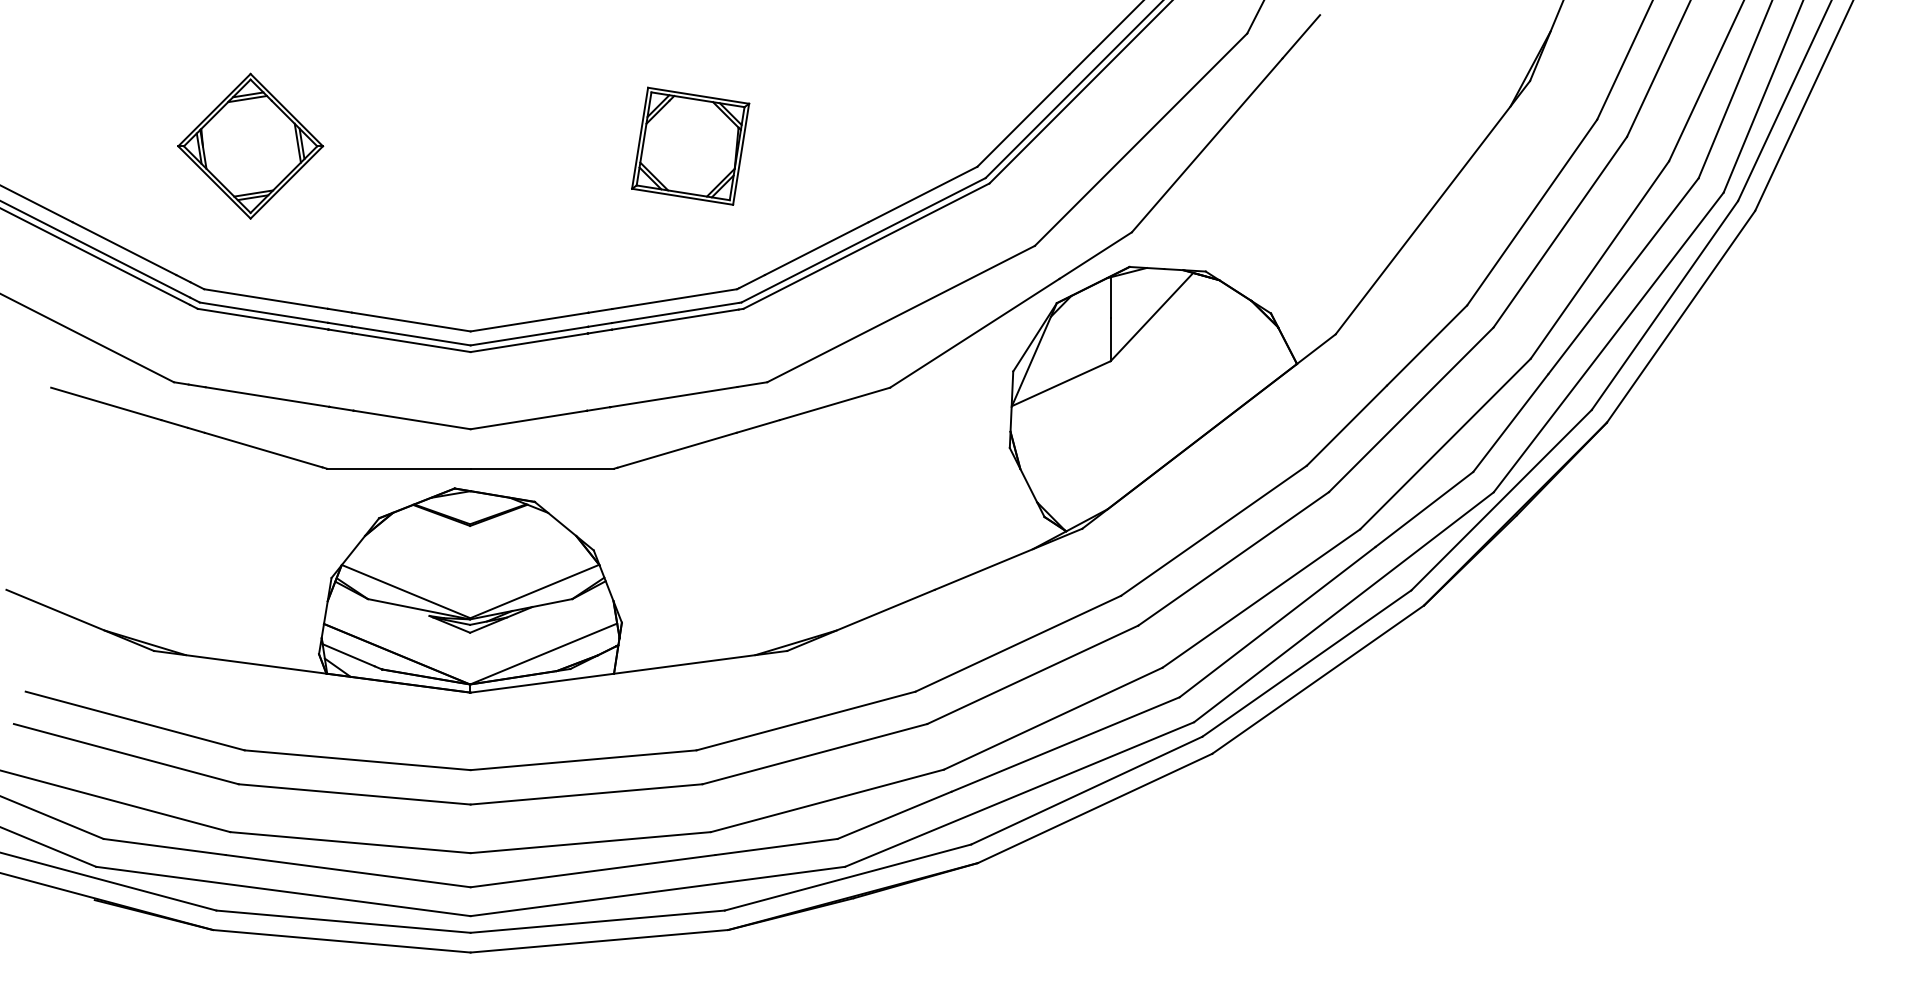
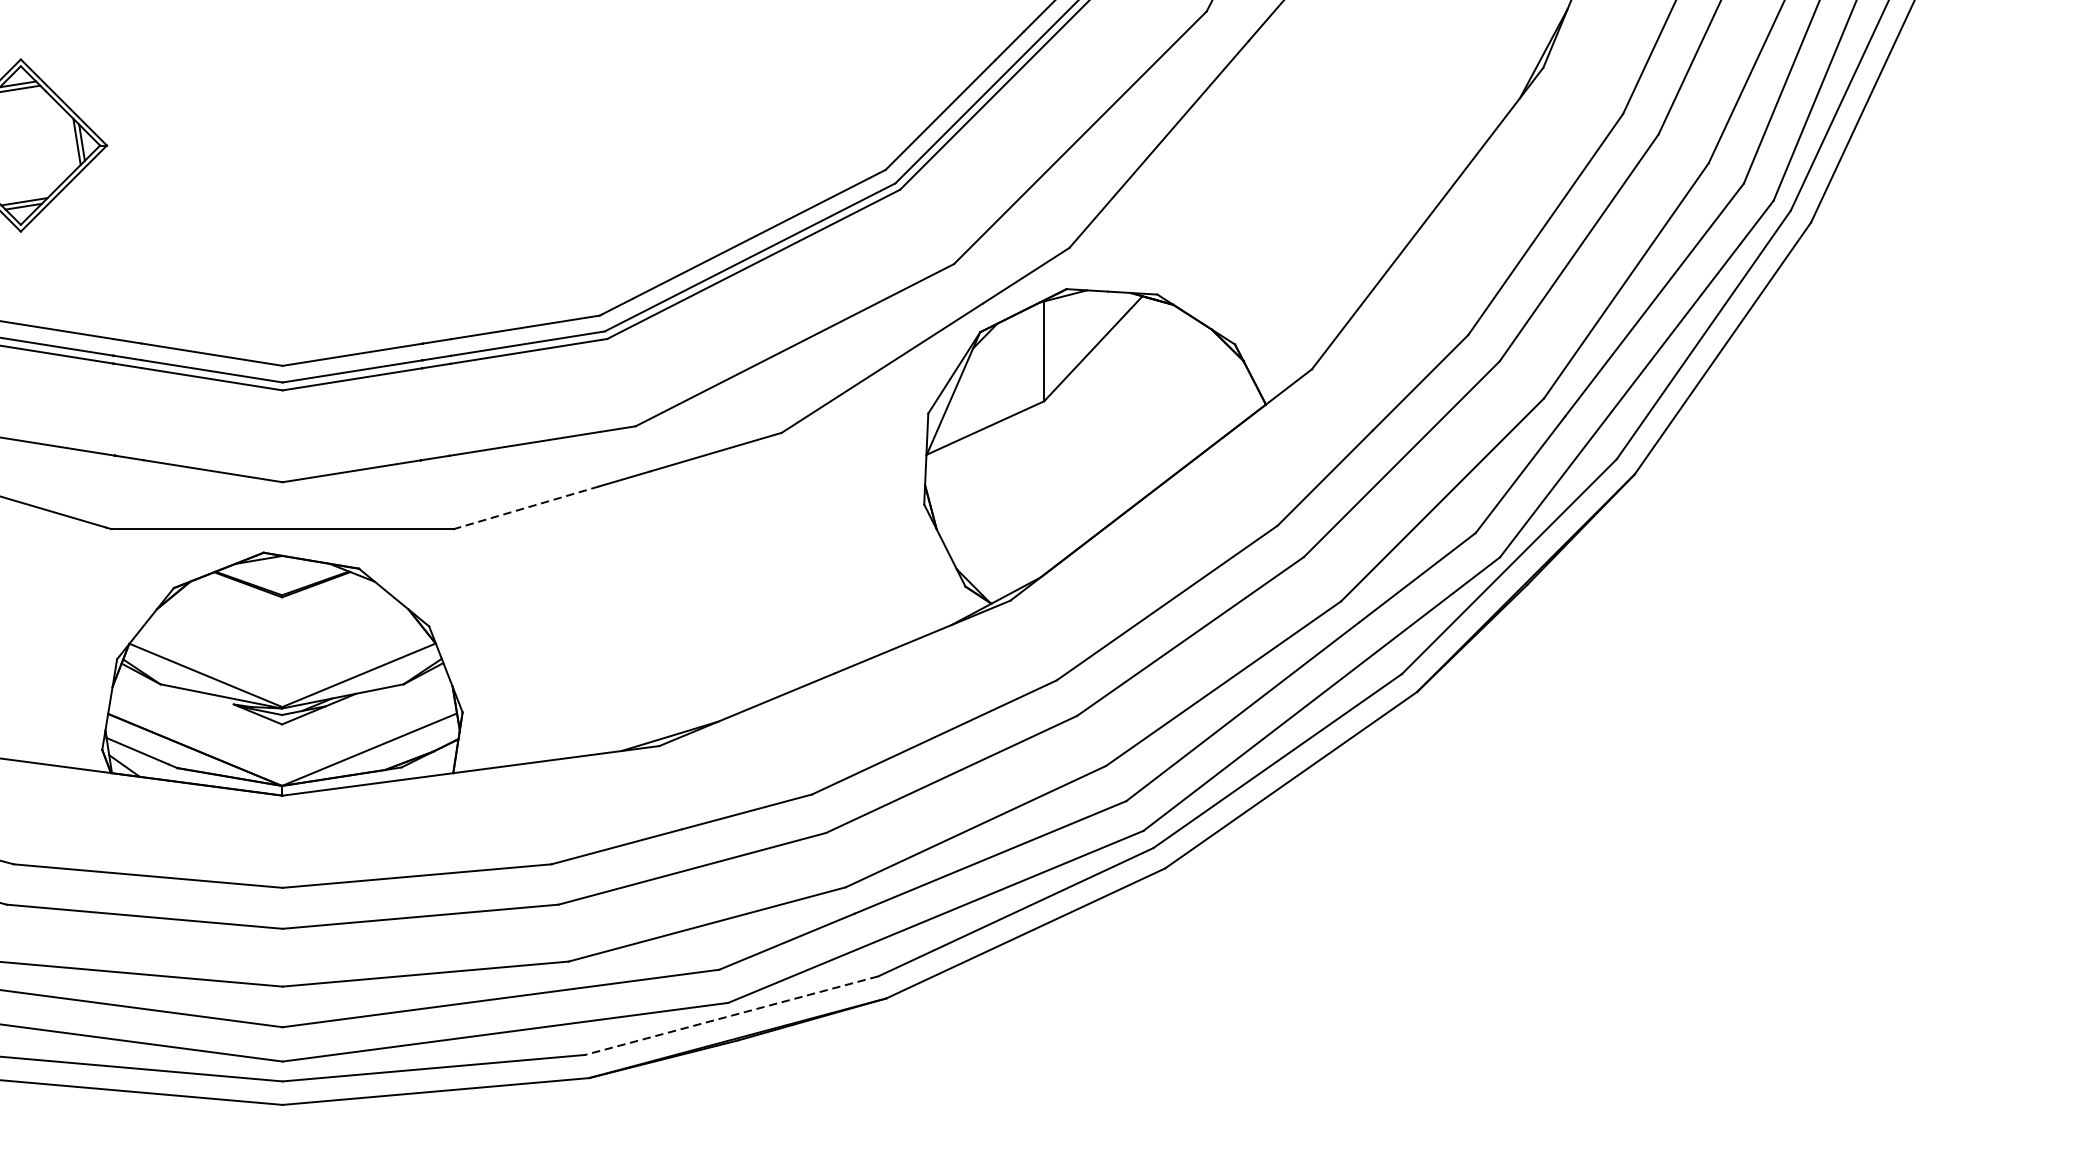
part: (690, 145) -> (544, 144), removed
line: (676, 450) -> (527, 507), solid -> dashed
line: (847, 877) -> (731, 1015), solid -> dashed

